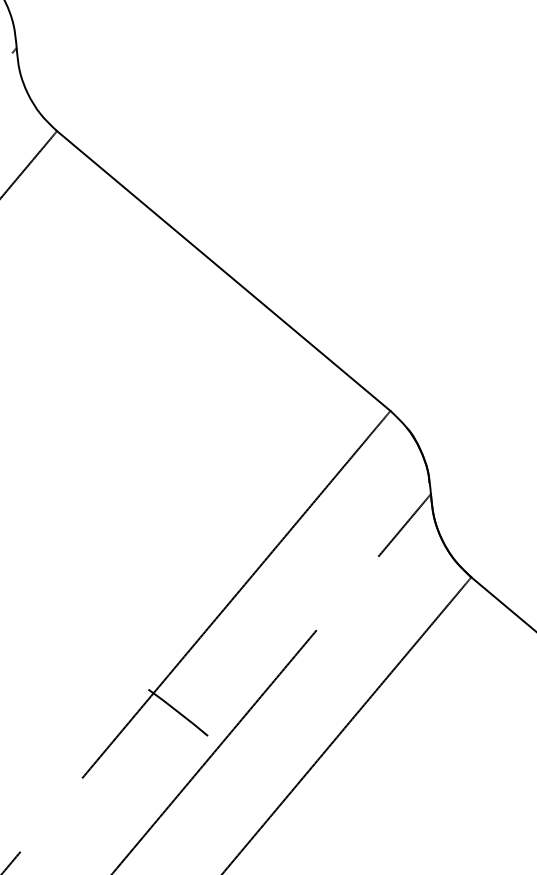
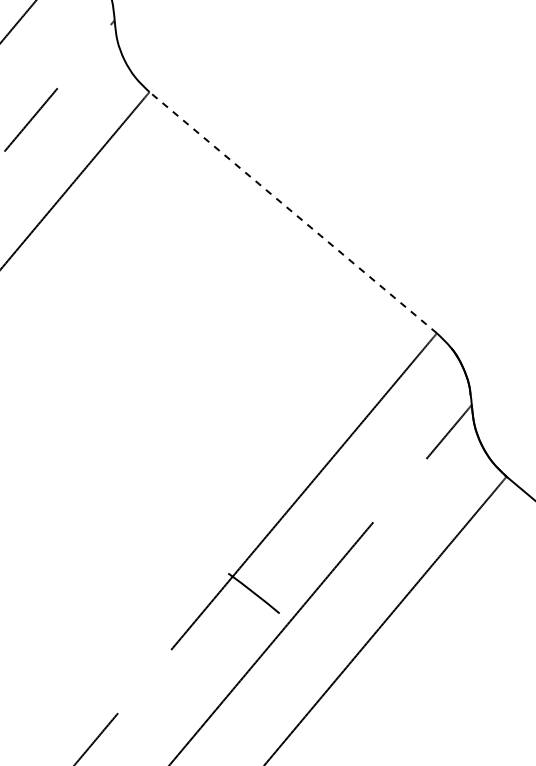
line: (224, 270) -> (293, 212), solid -> dashed

